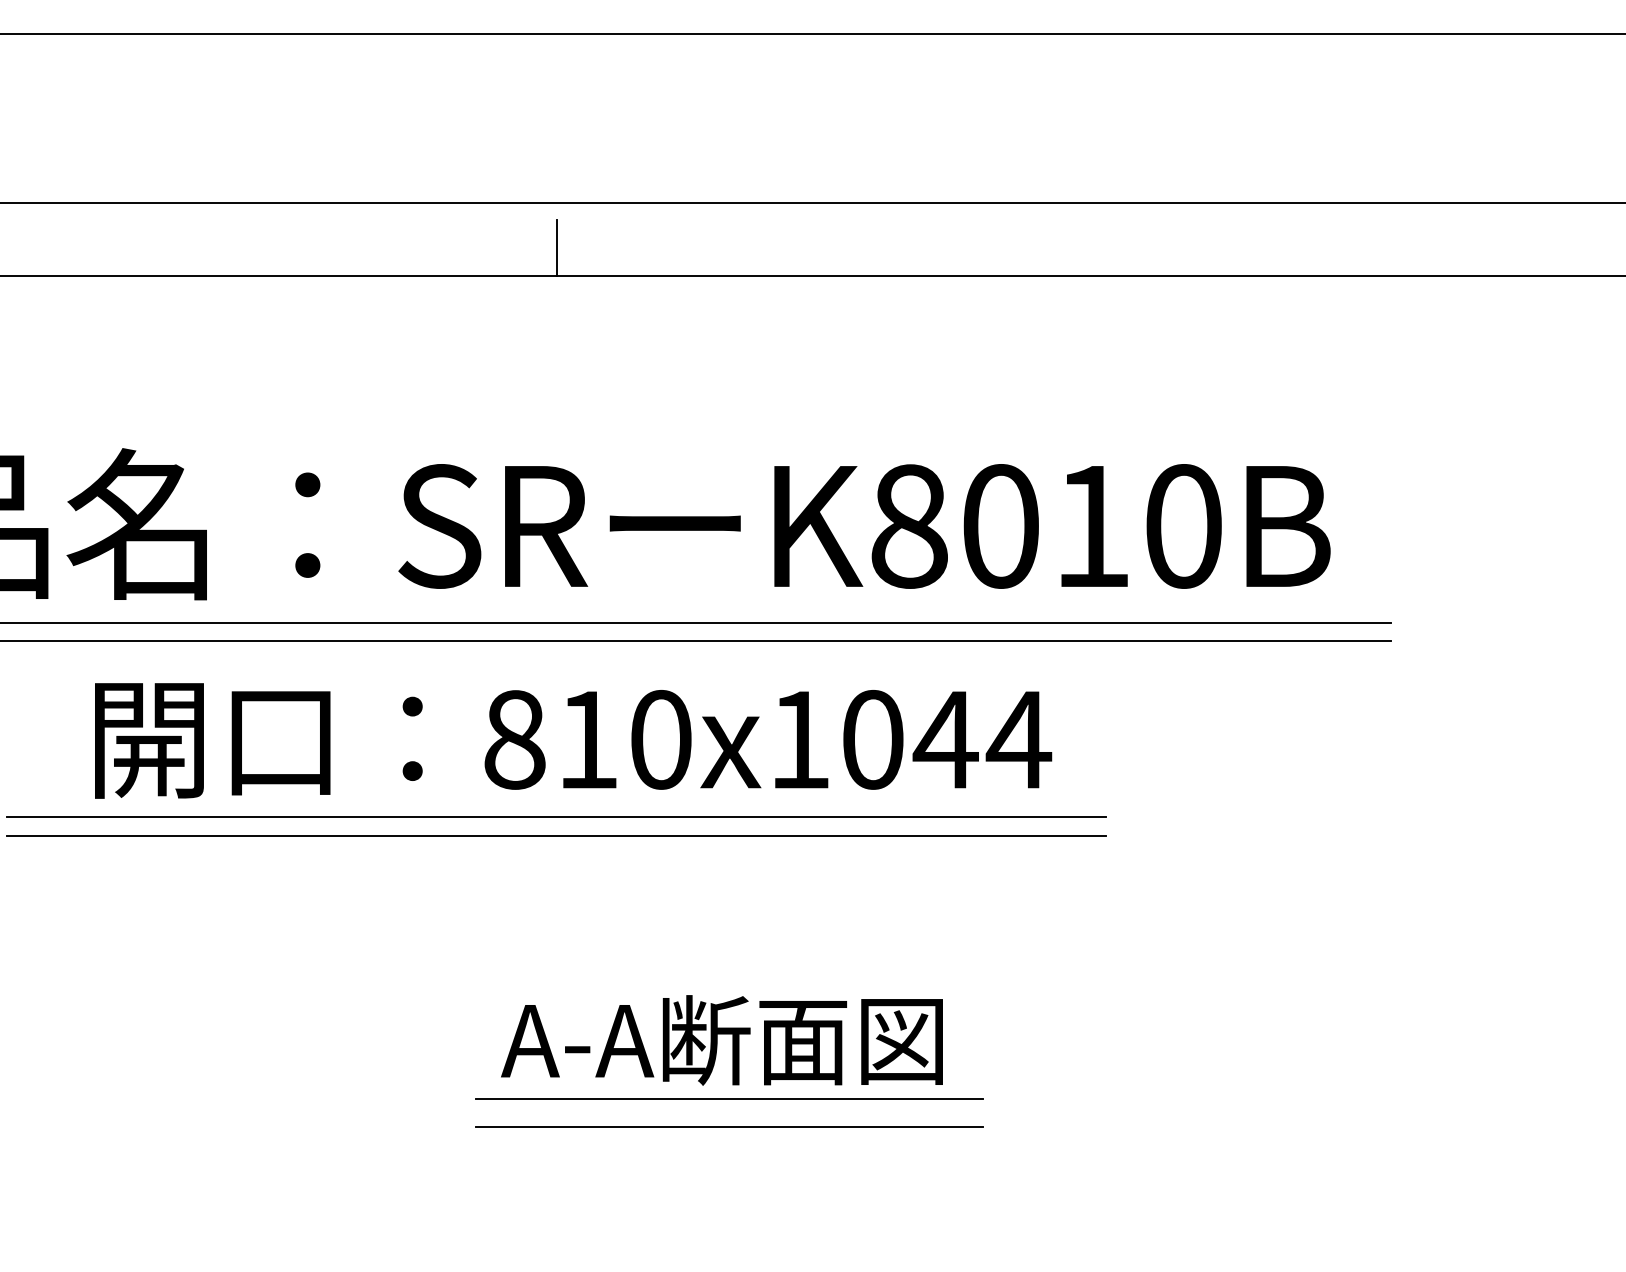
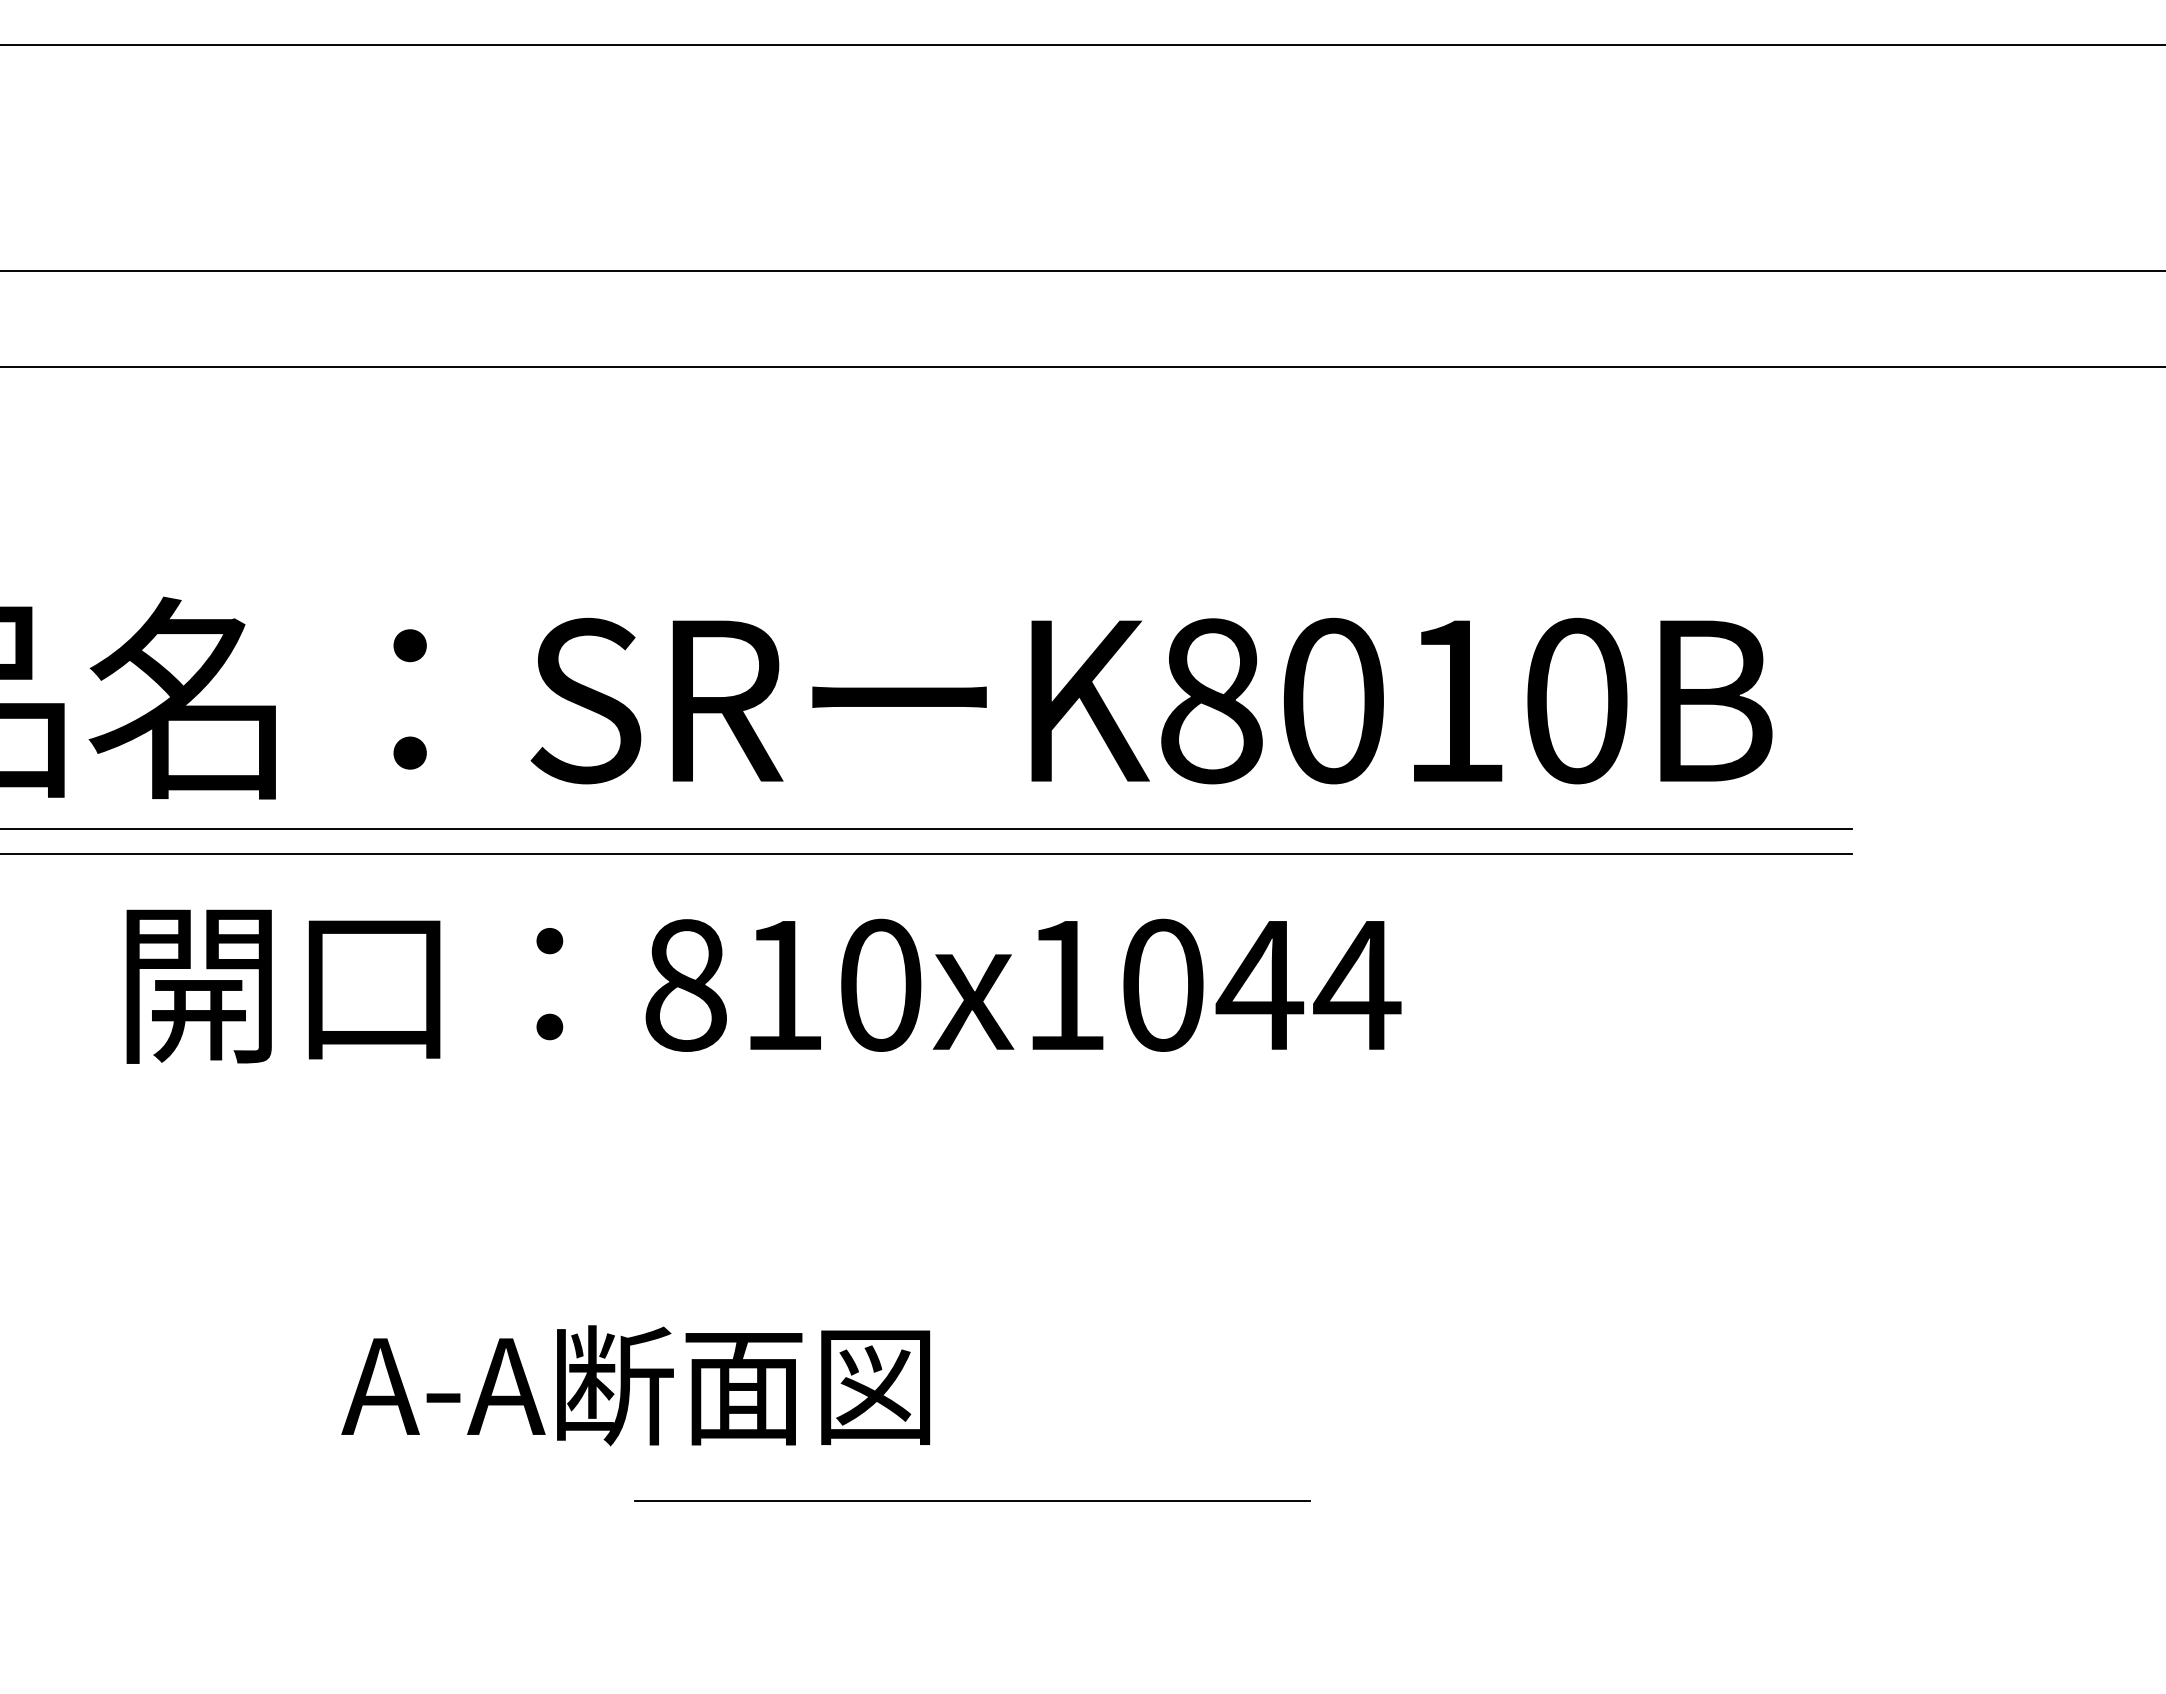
line: (556, 247) -> (741, 329), removed
line: (556, 816) -> (741, 1087), removed
line: (556, 835) -> (741, 1112), removed
text: (721, 1040) -> (635, 1385), moved
line: (729, 1098) -> (971, 1463), removed

